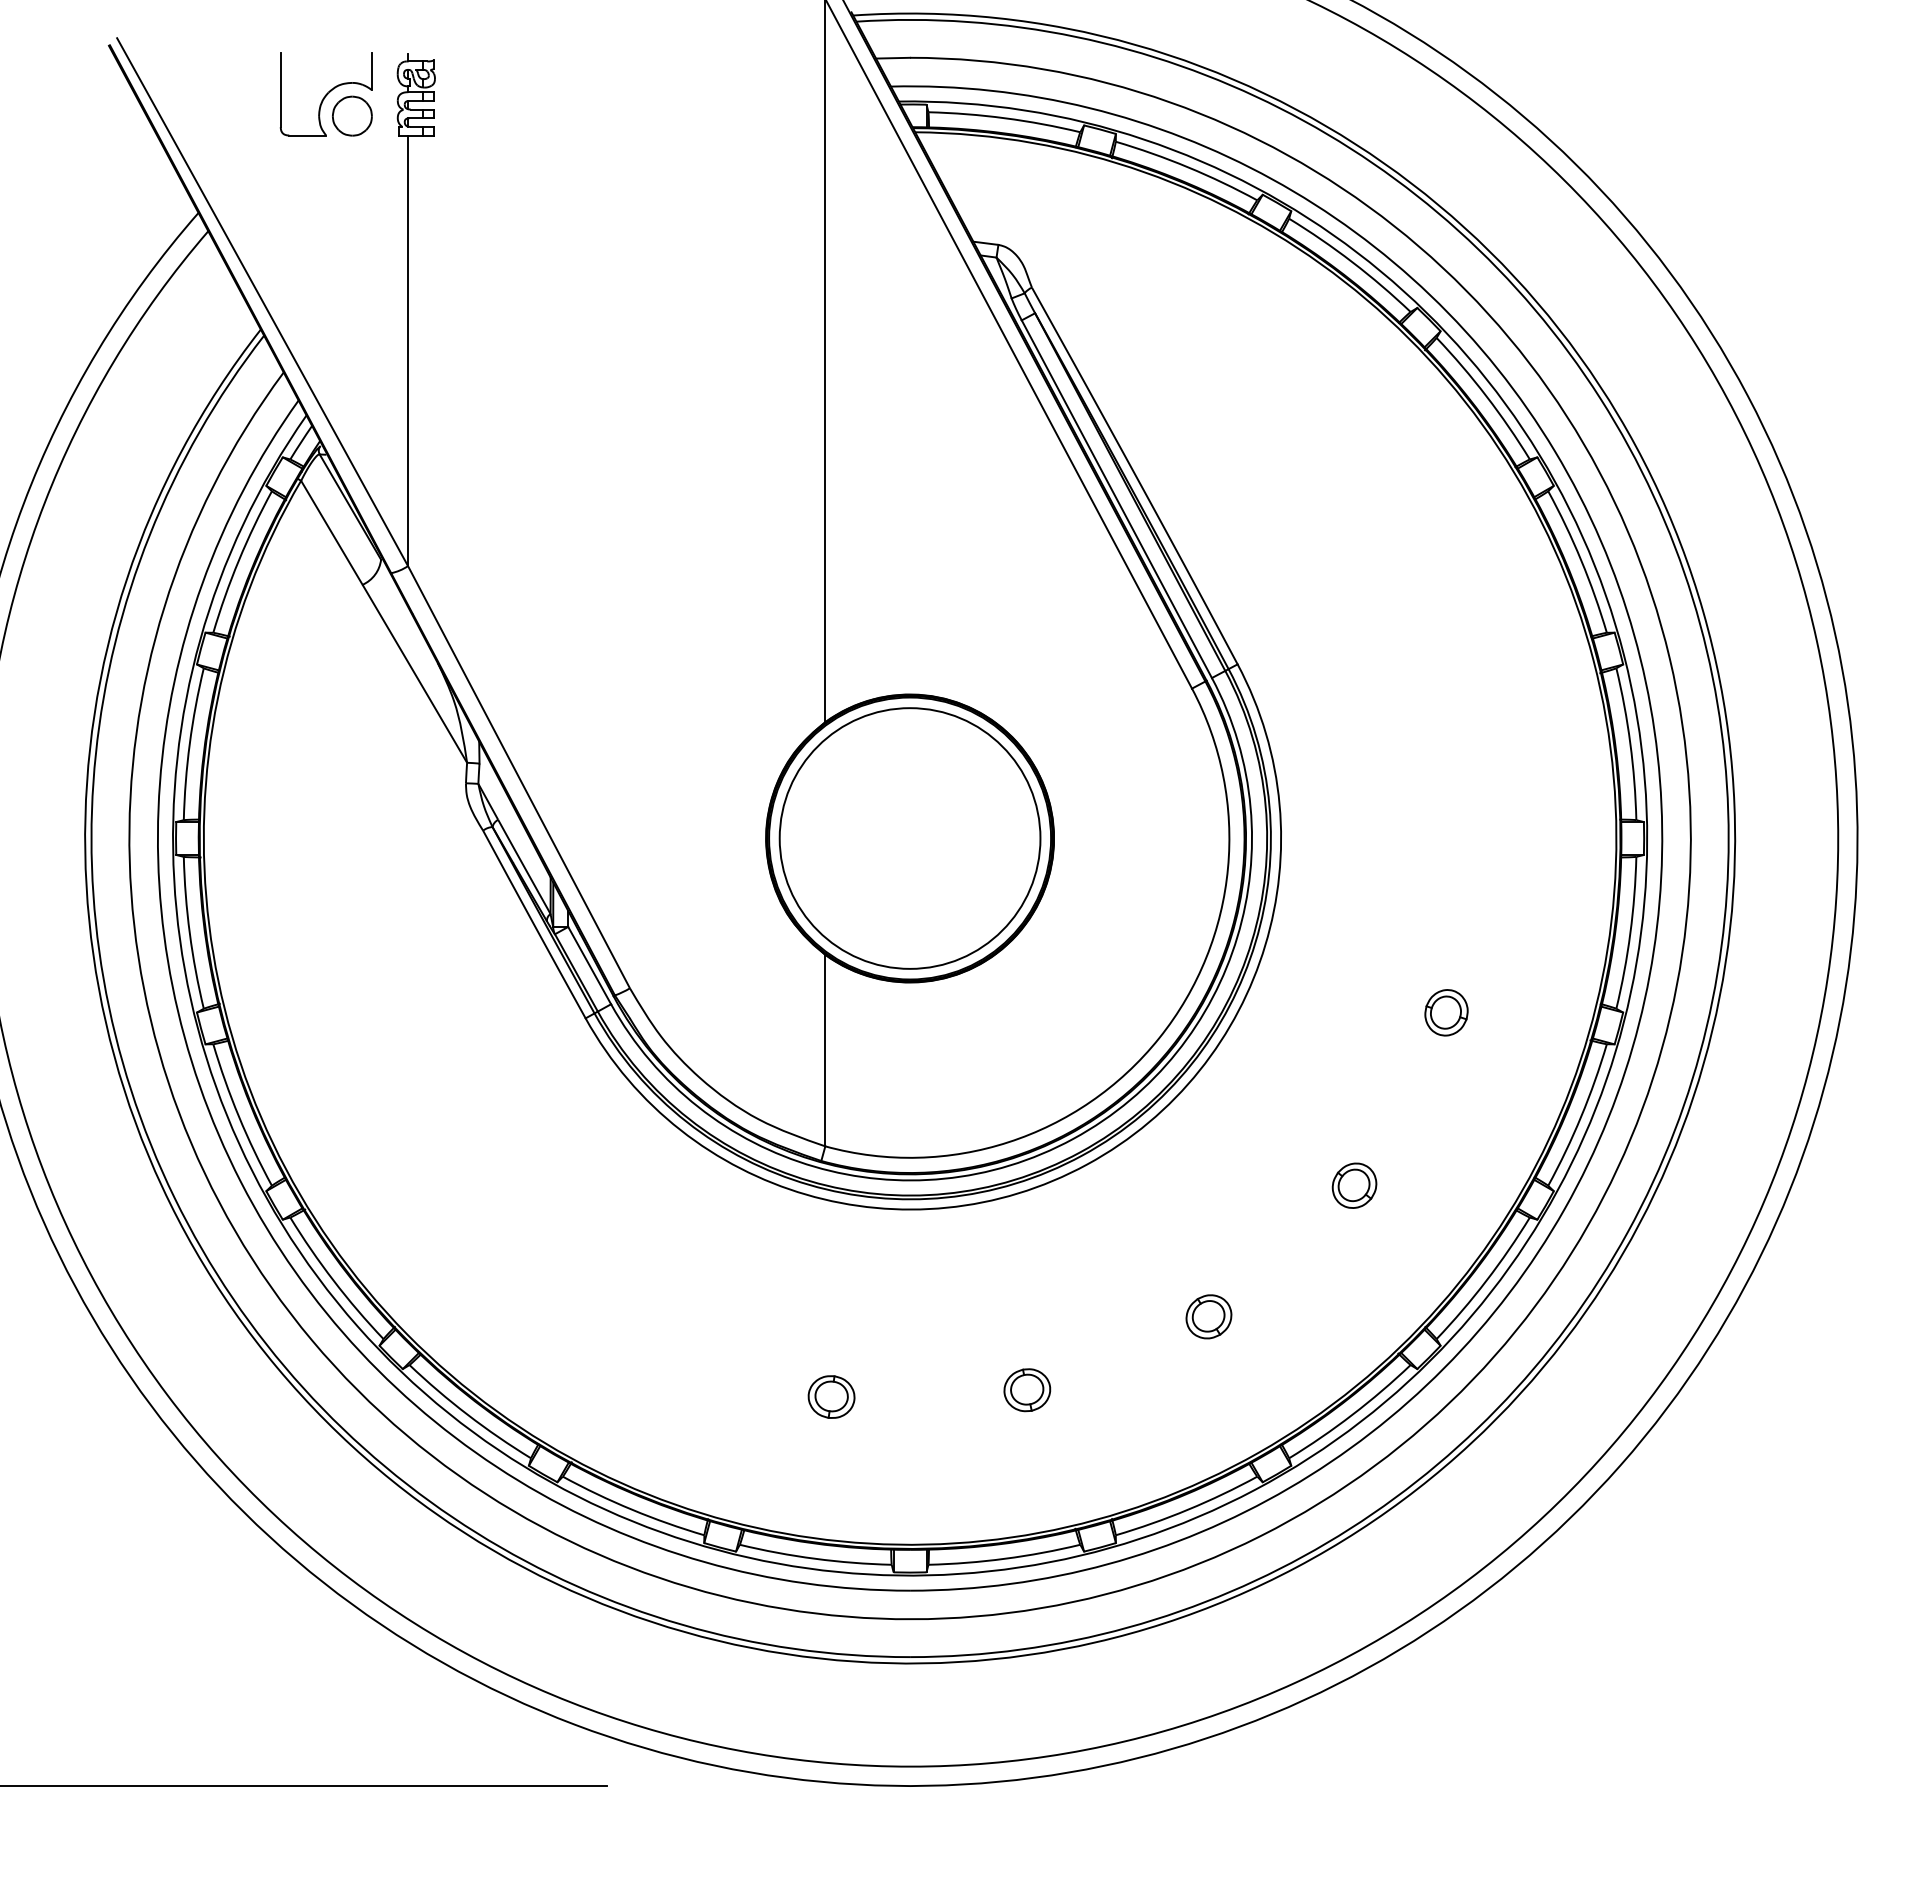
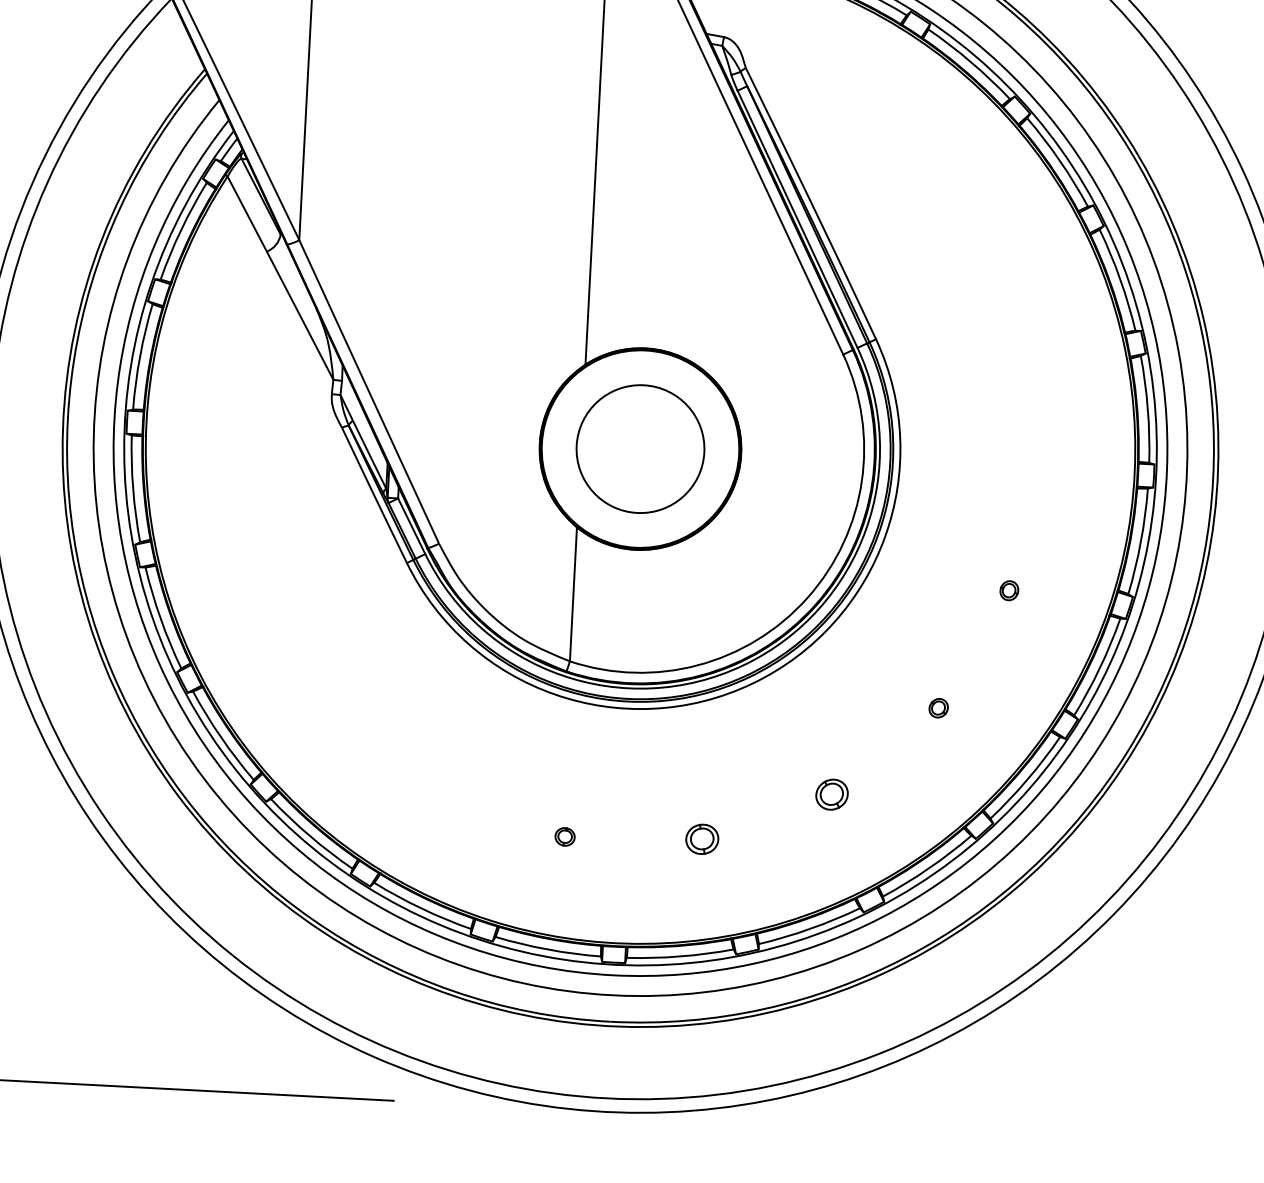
circle: (909, 838) -> (640, 449), size x0.7
part: (1446, 1012) -> (1009, 590), size x0.6
part: (1354, 1185) -> (938, 708), size x0.6
part: (831, 1396) -> (565, 836), size x0.6

